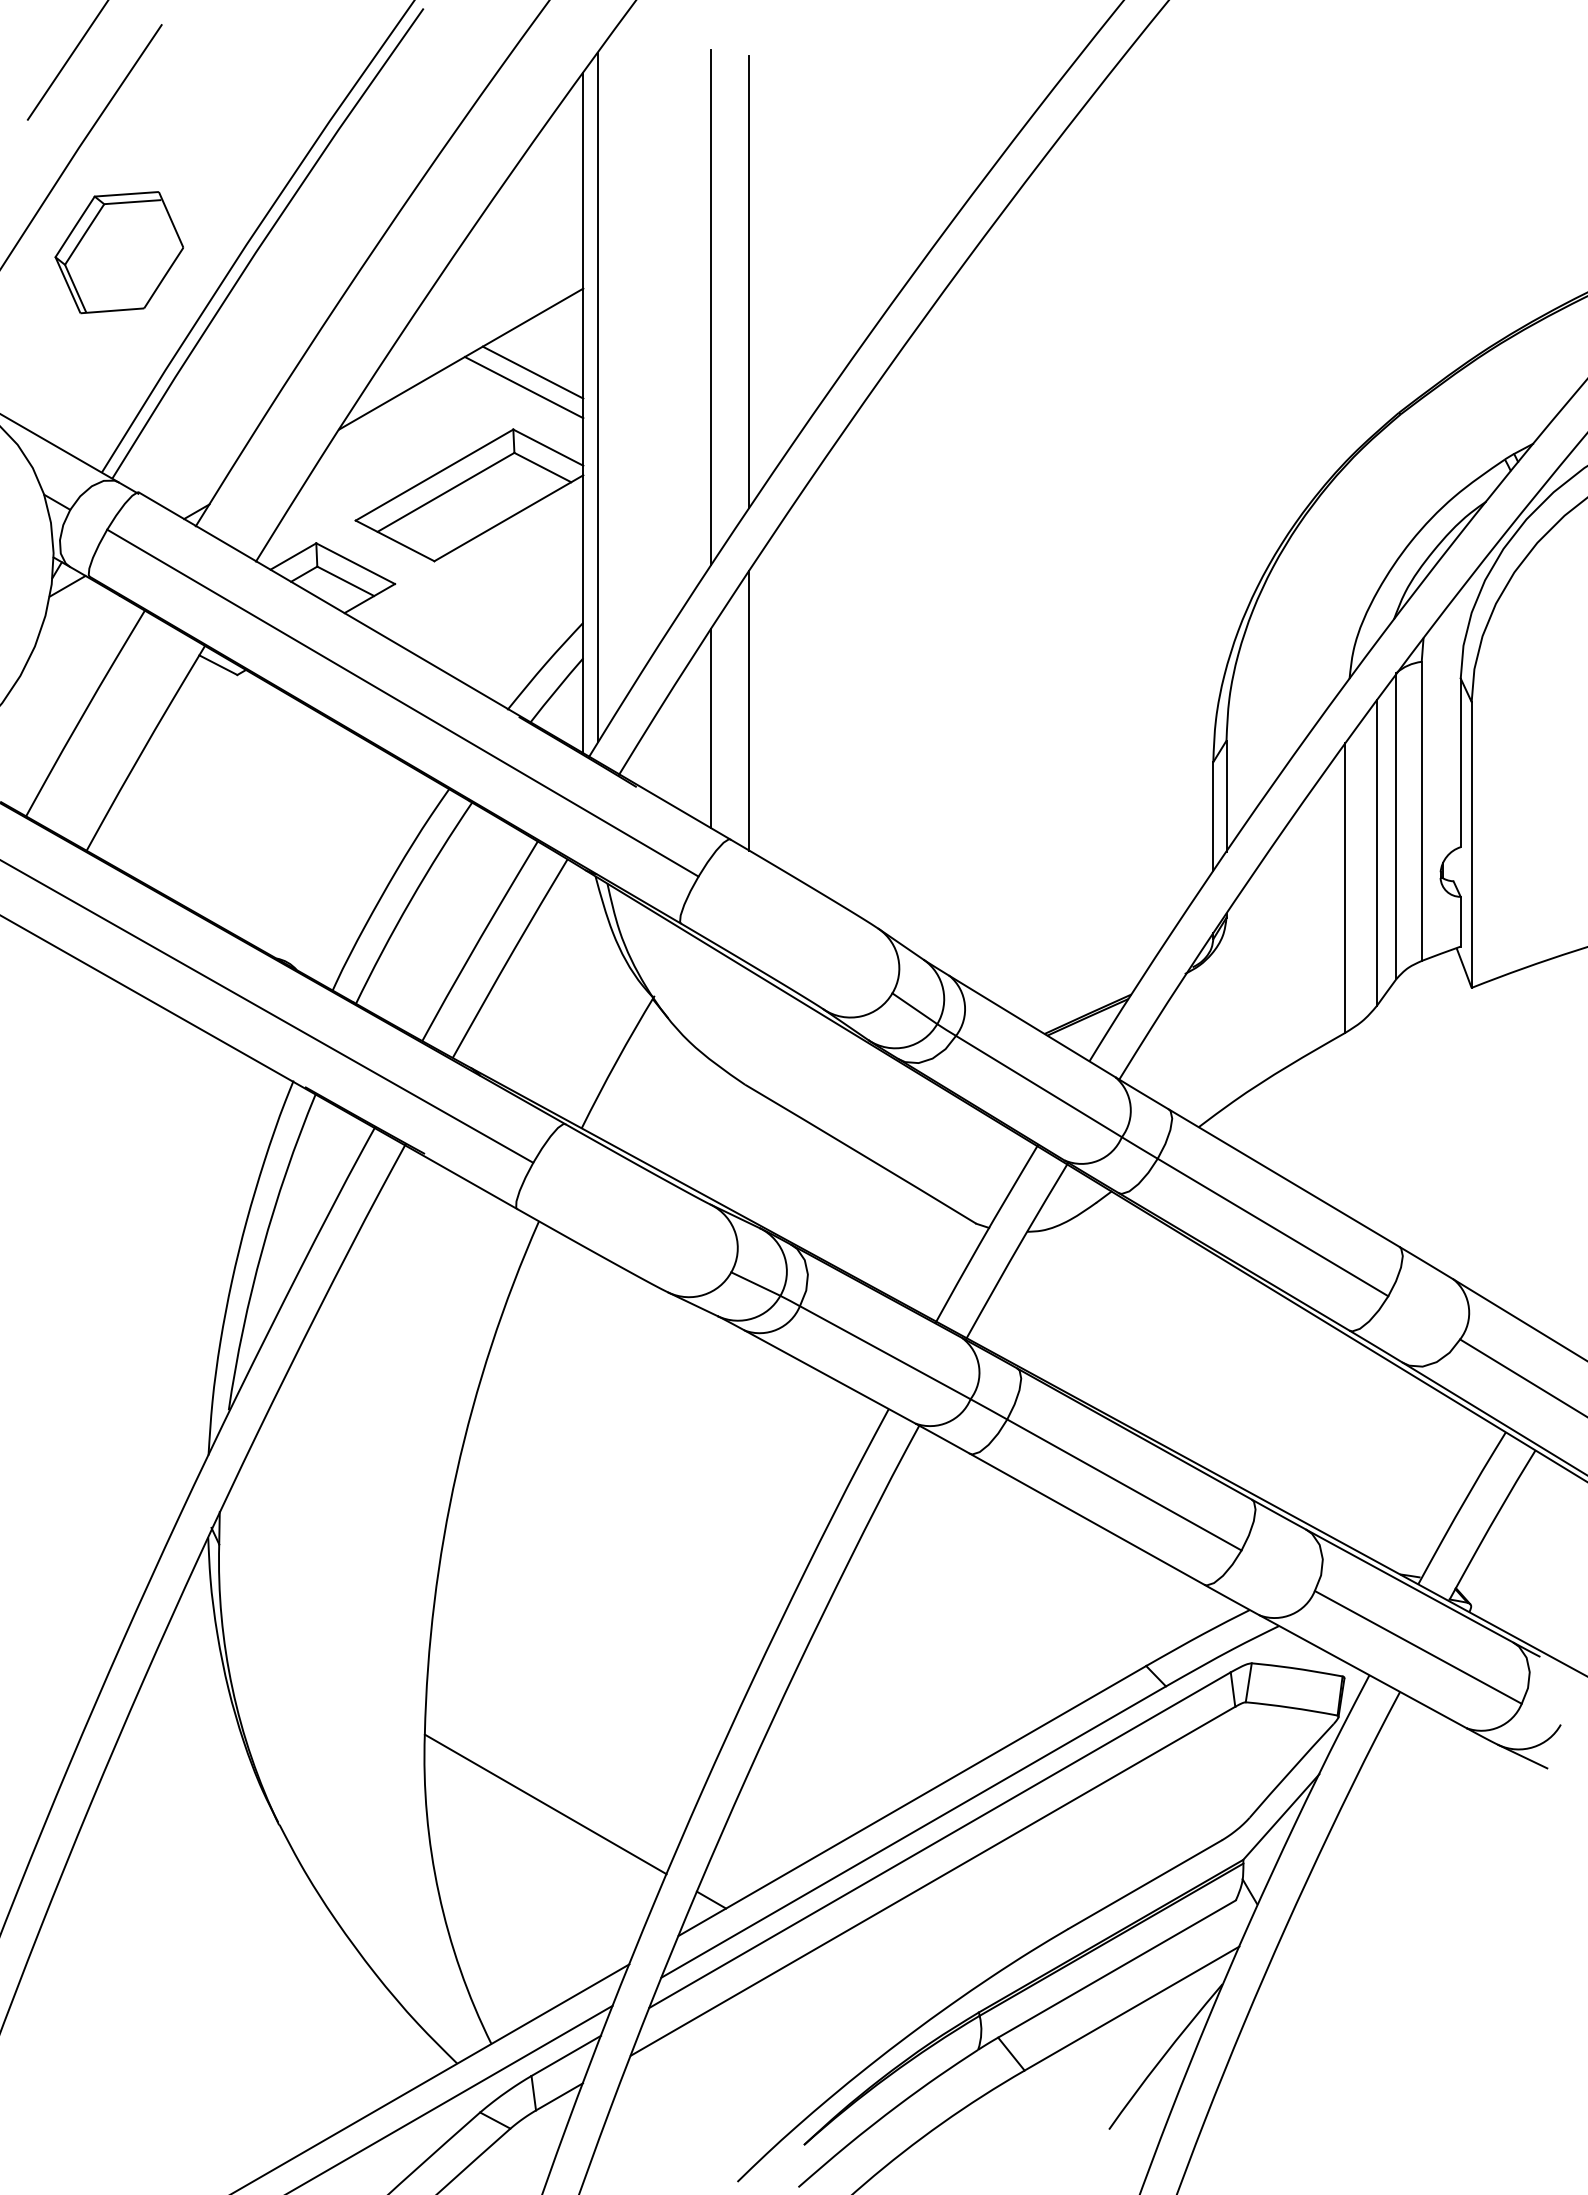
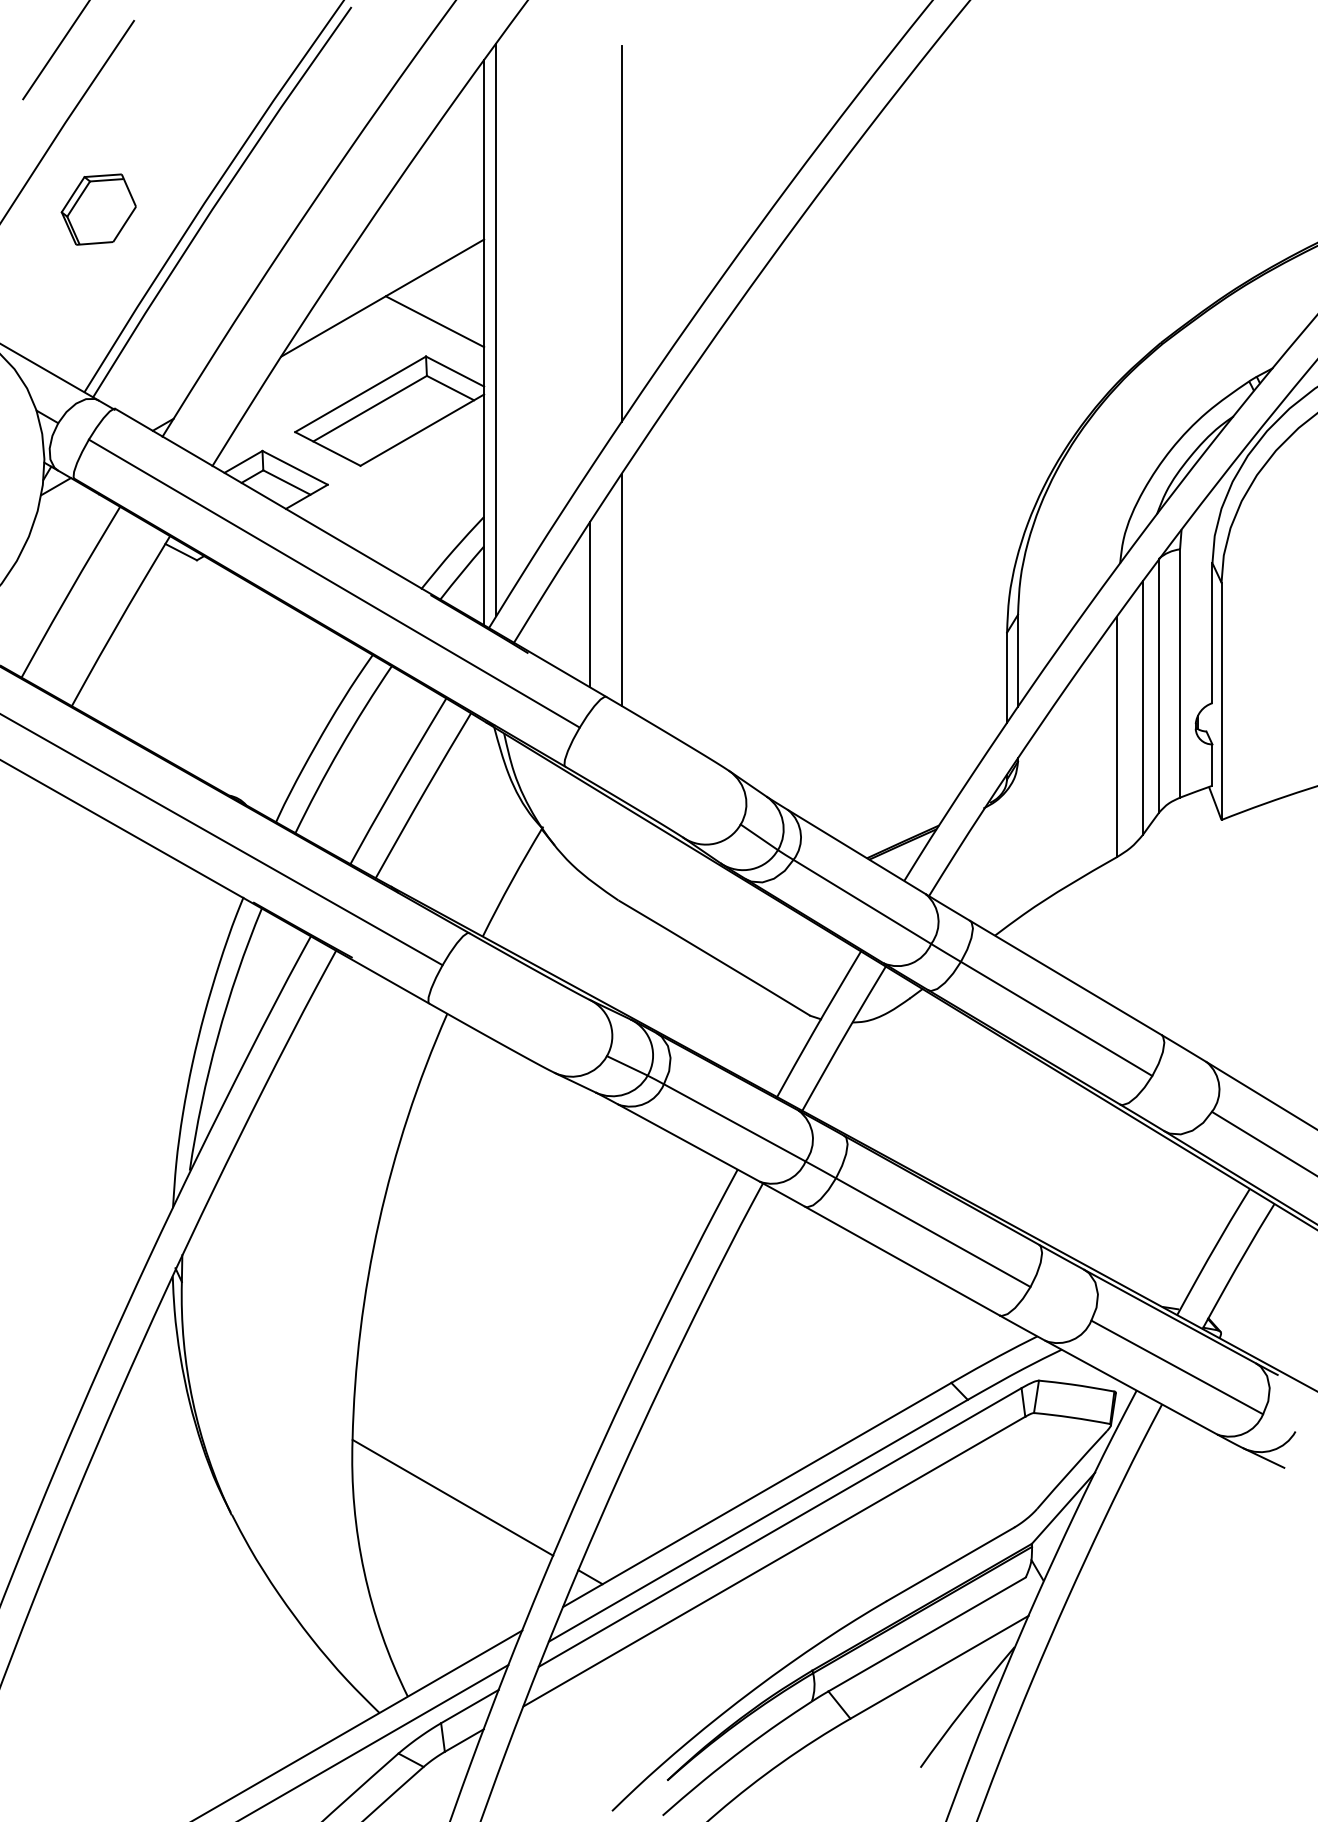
part: (118, 252) -> (98, 209), size x0.7
line: (711, 307) -> (590, 255), removed
line: (533, 371) -> (442, 308), removed

